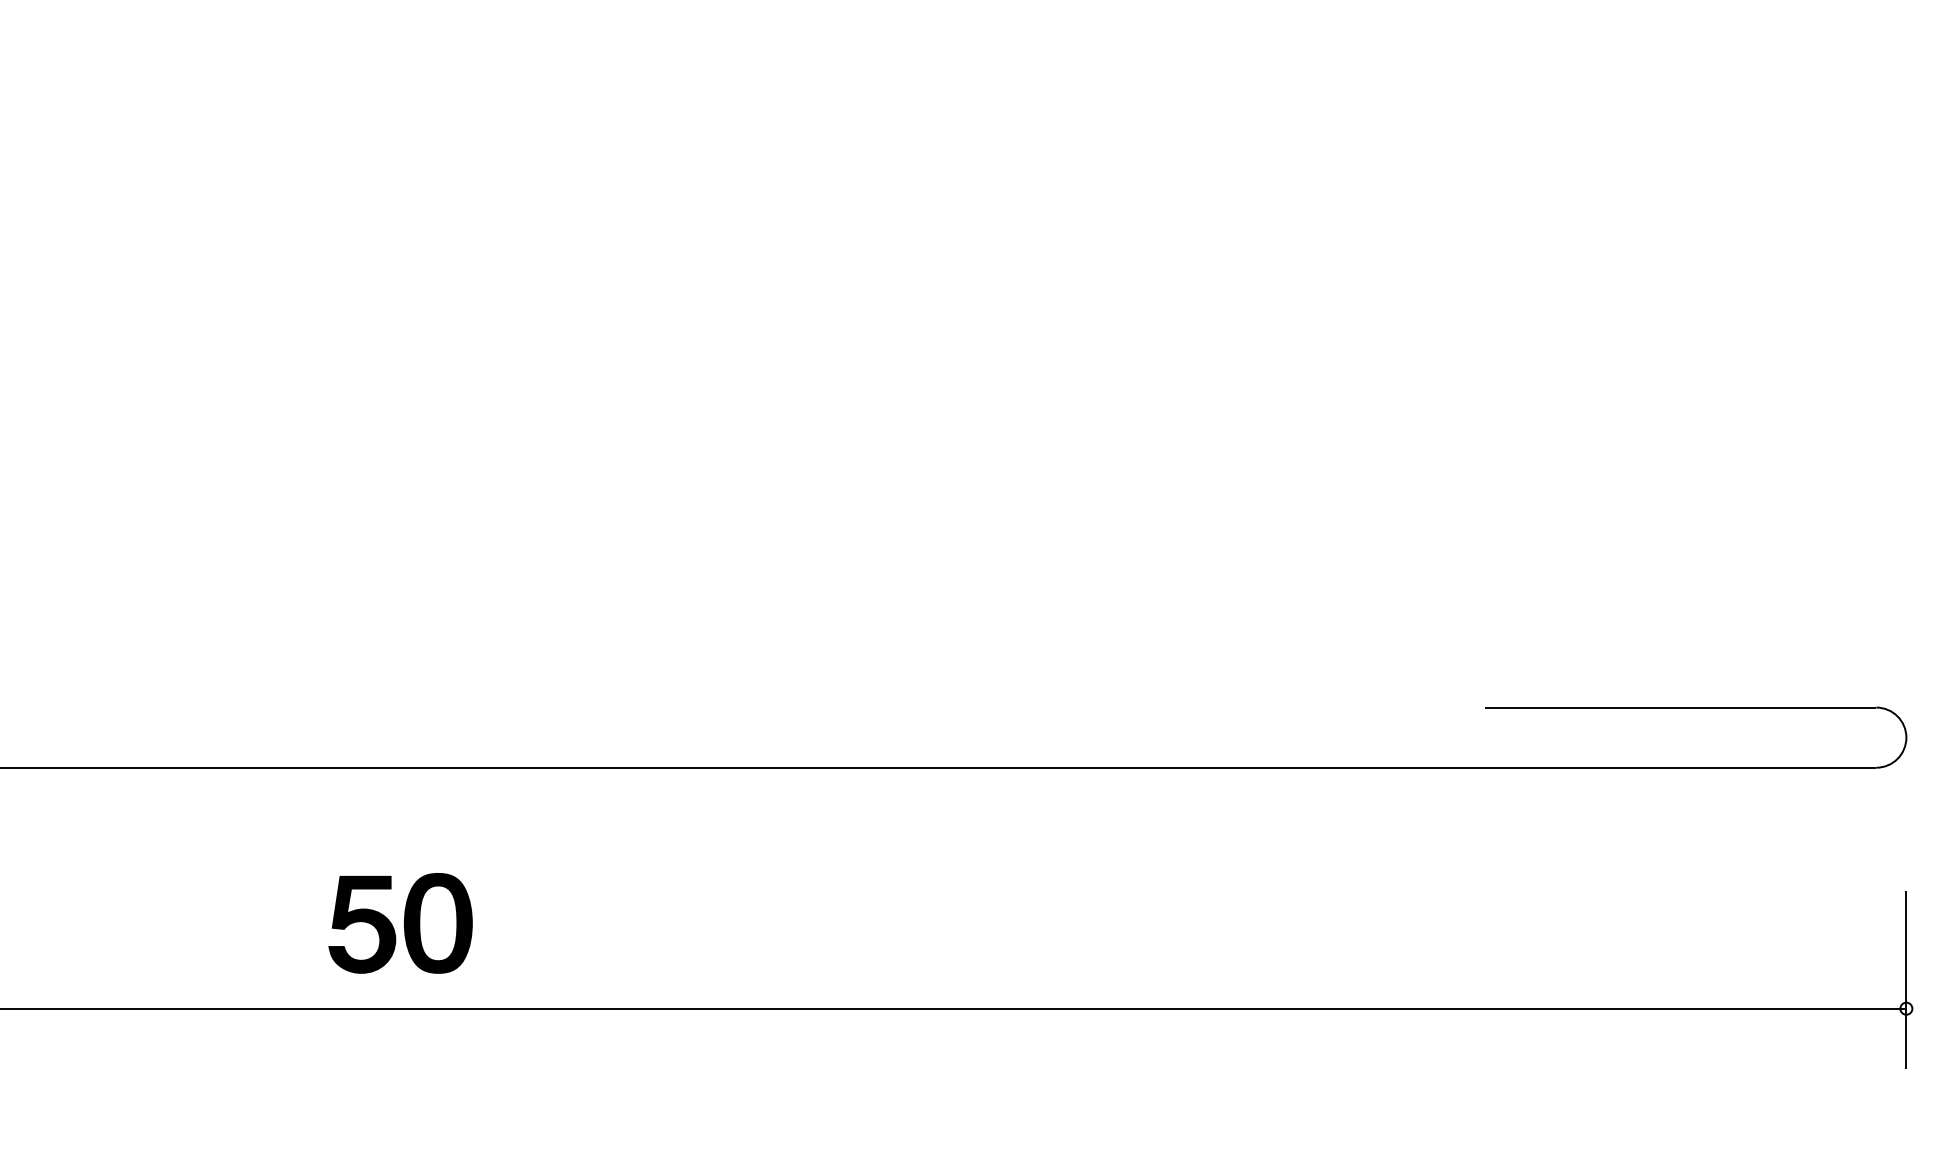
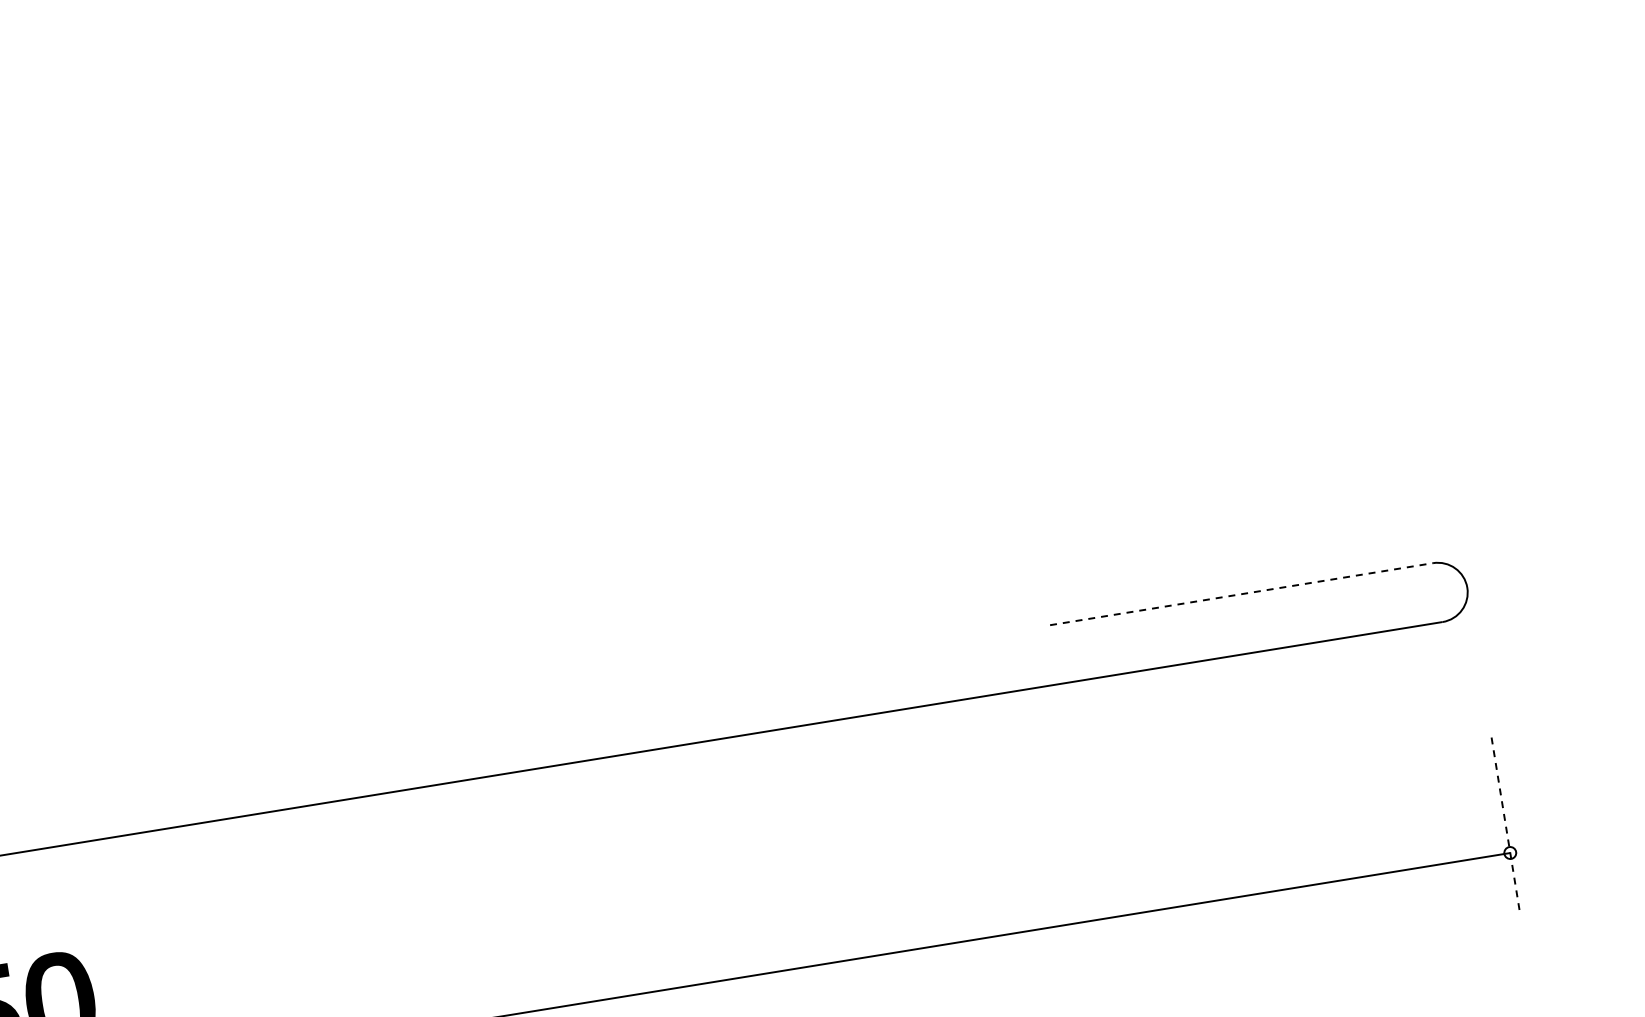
line: (1680, 707) -> (1241, 594), solid -> dashed
line: (1906, 980) -> (1505, 825), solid -> dashed

